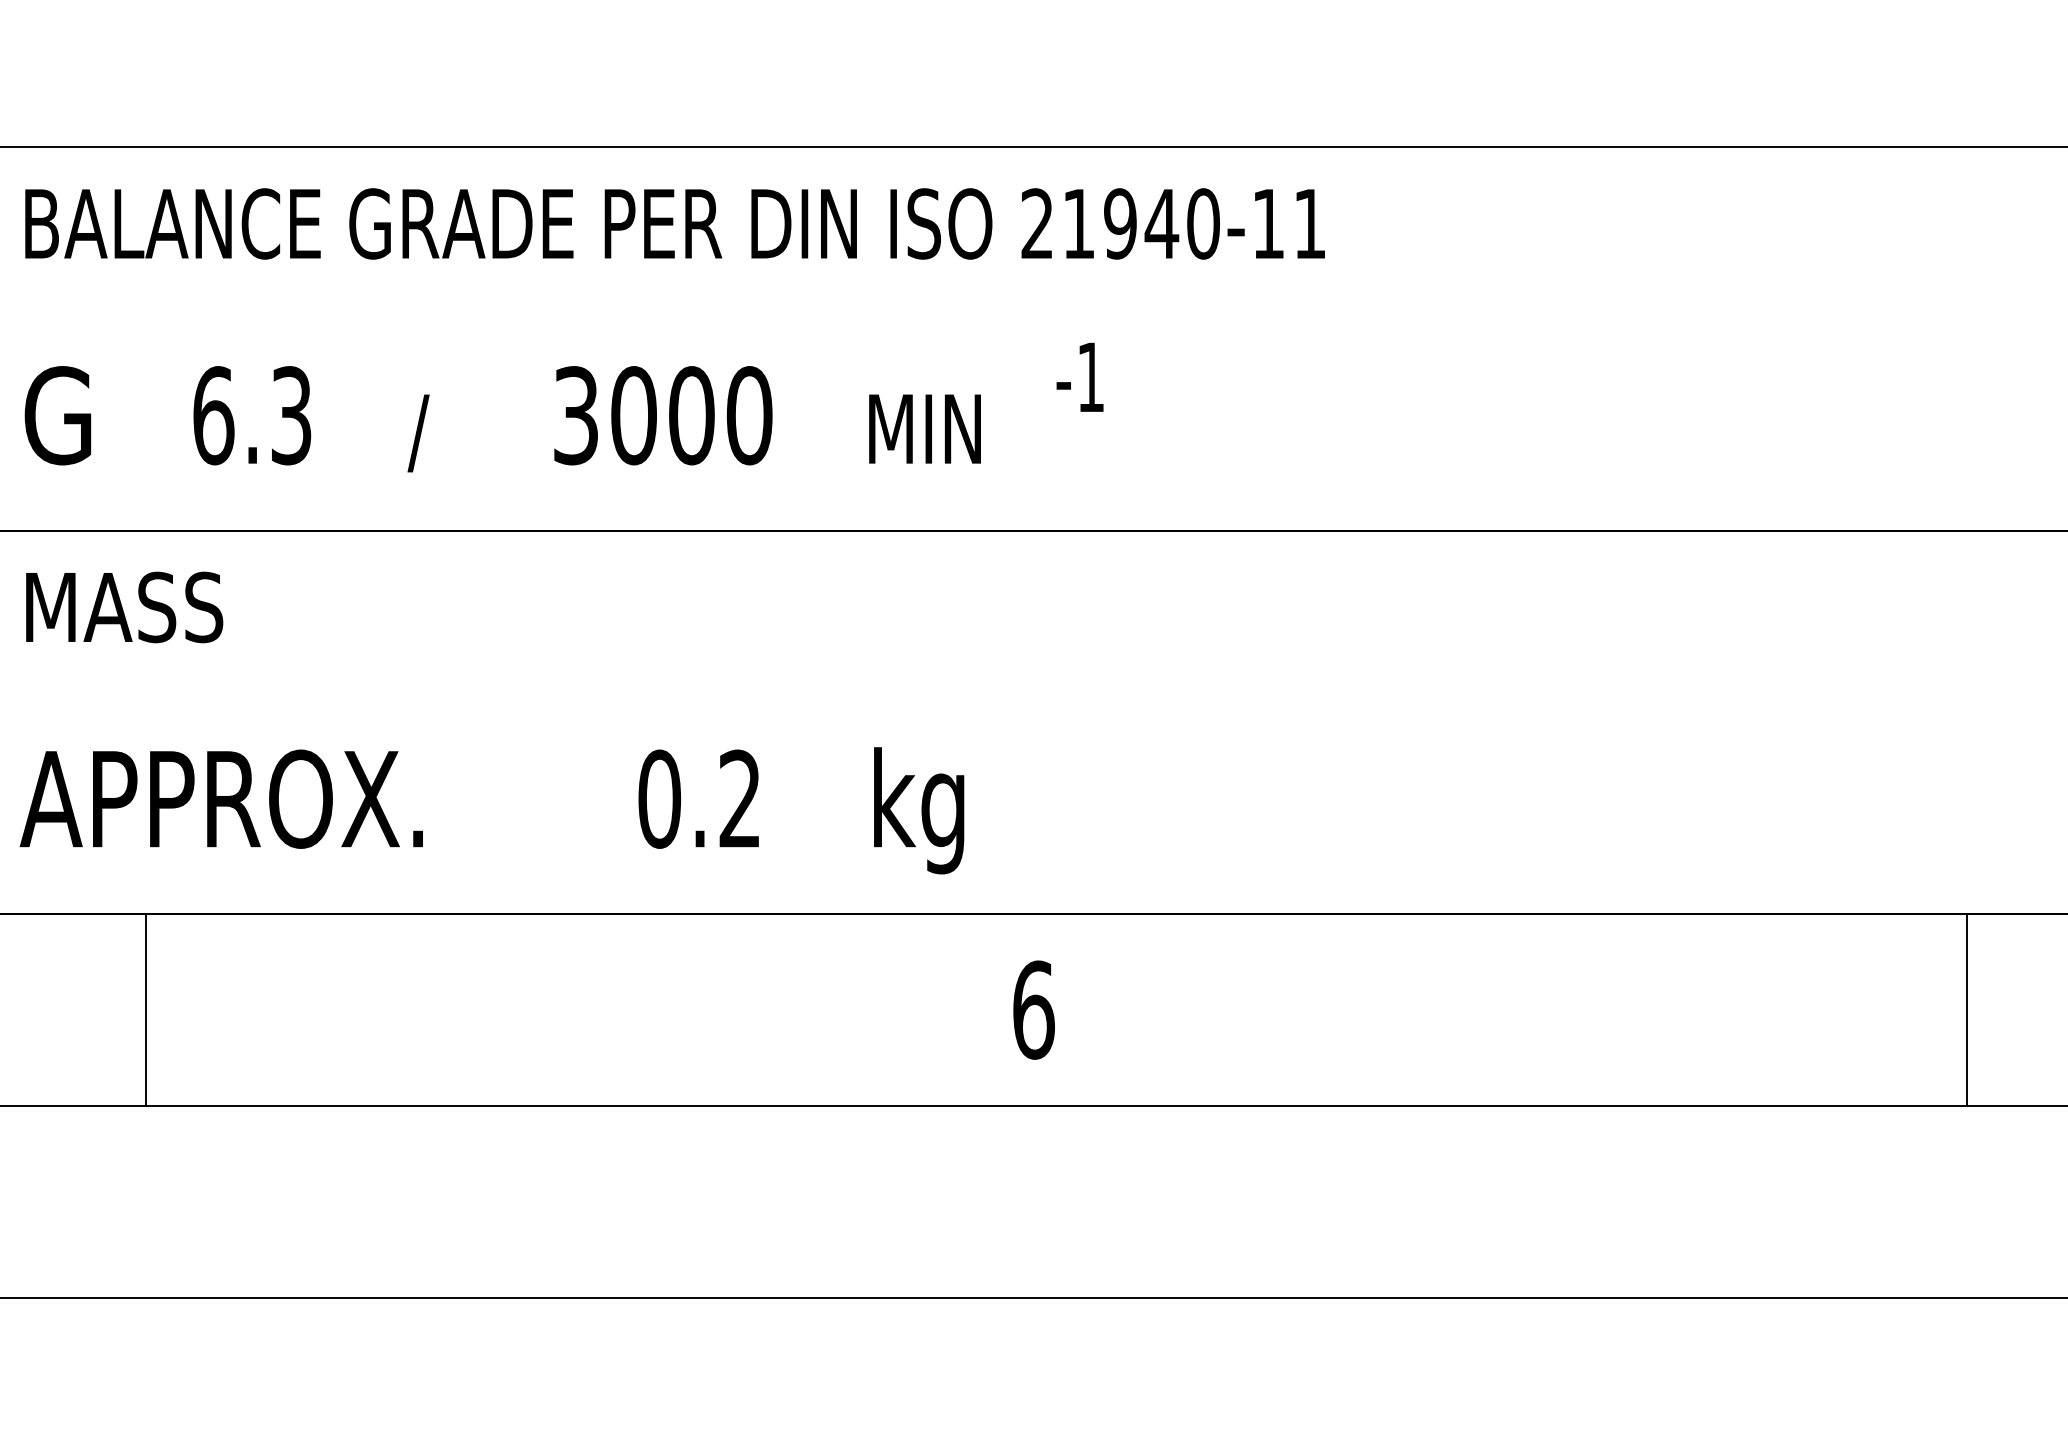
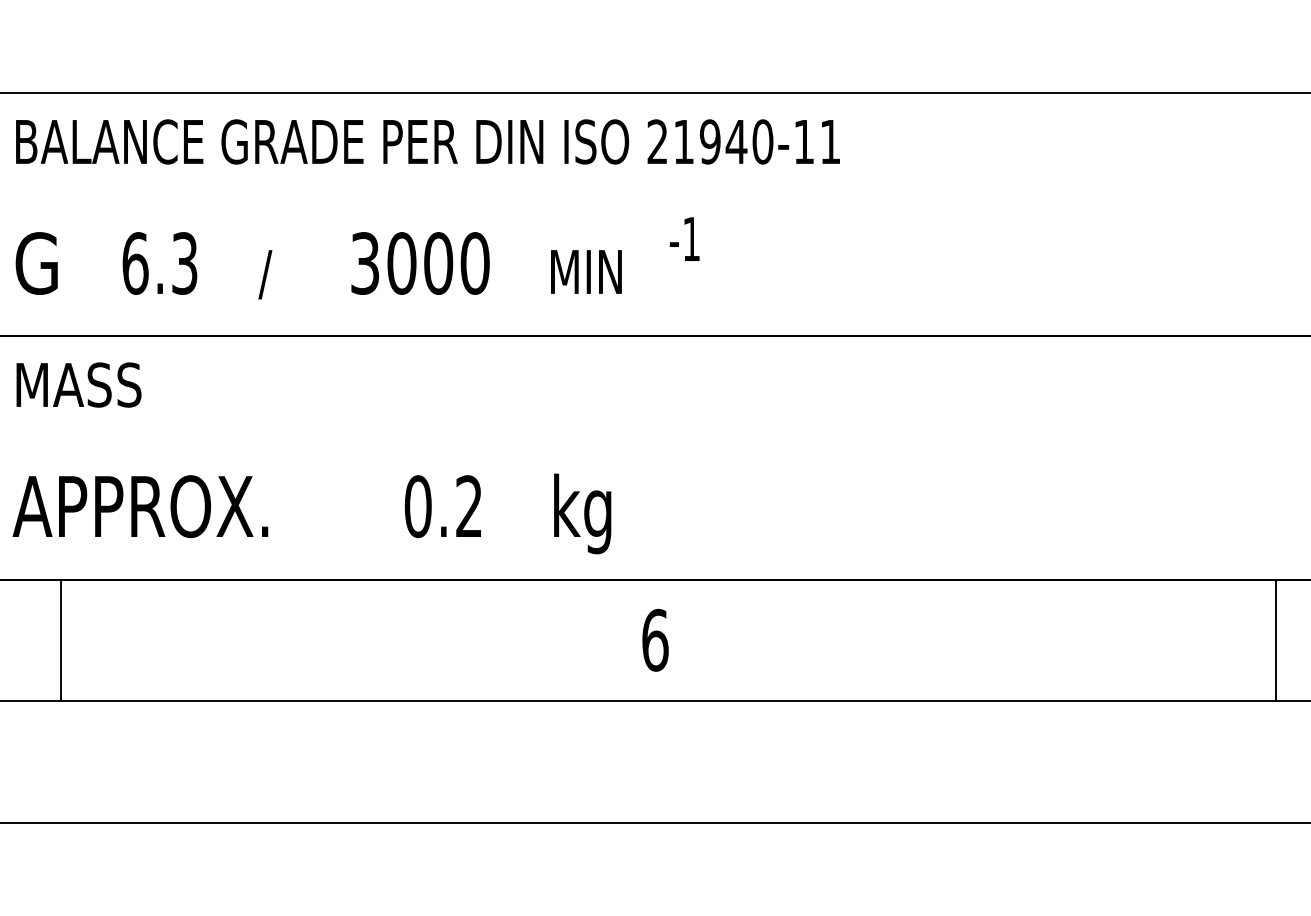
line: (145, 1010) -> (60, 640), moved
line: (1967, 1010) -> (1276, 640), moved

